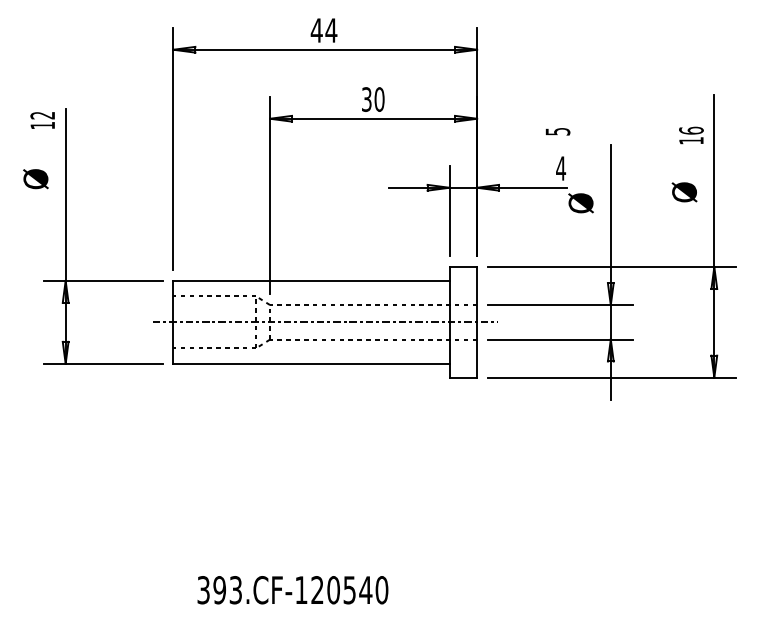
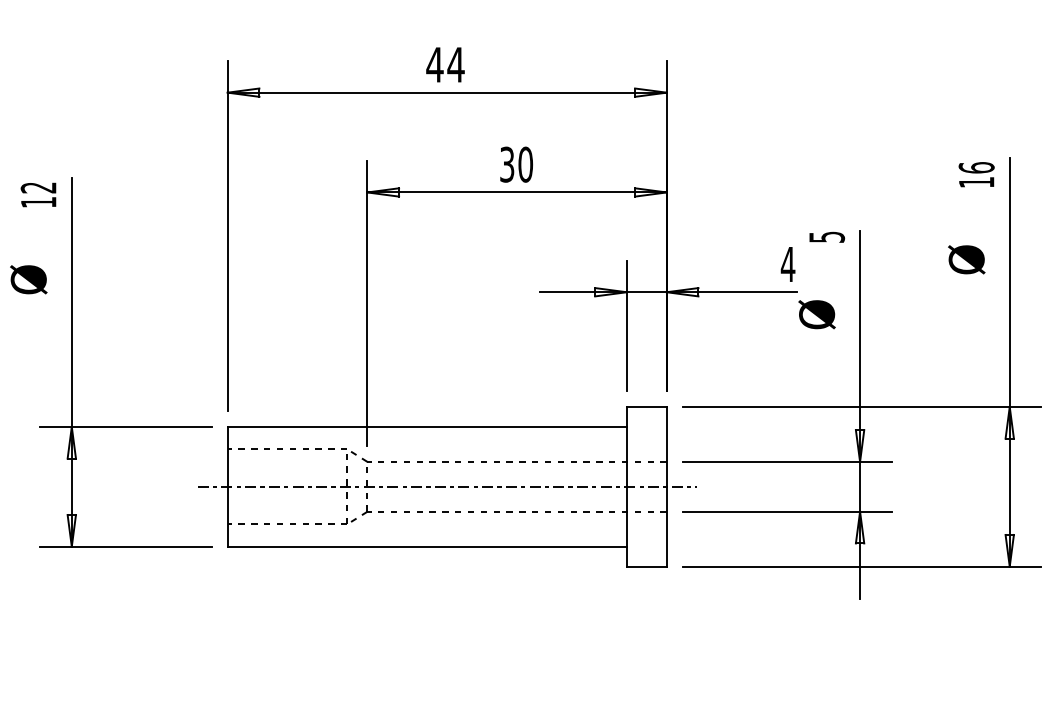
text: (557, 131) -> (826, 236), moved
text: (691, 135) -> (976, 174), moved
text: (684, 192) -> (966, 260), moved

